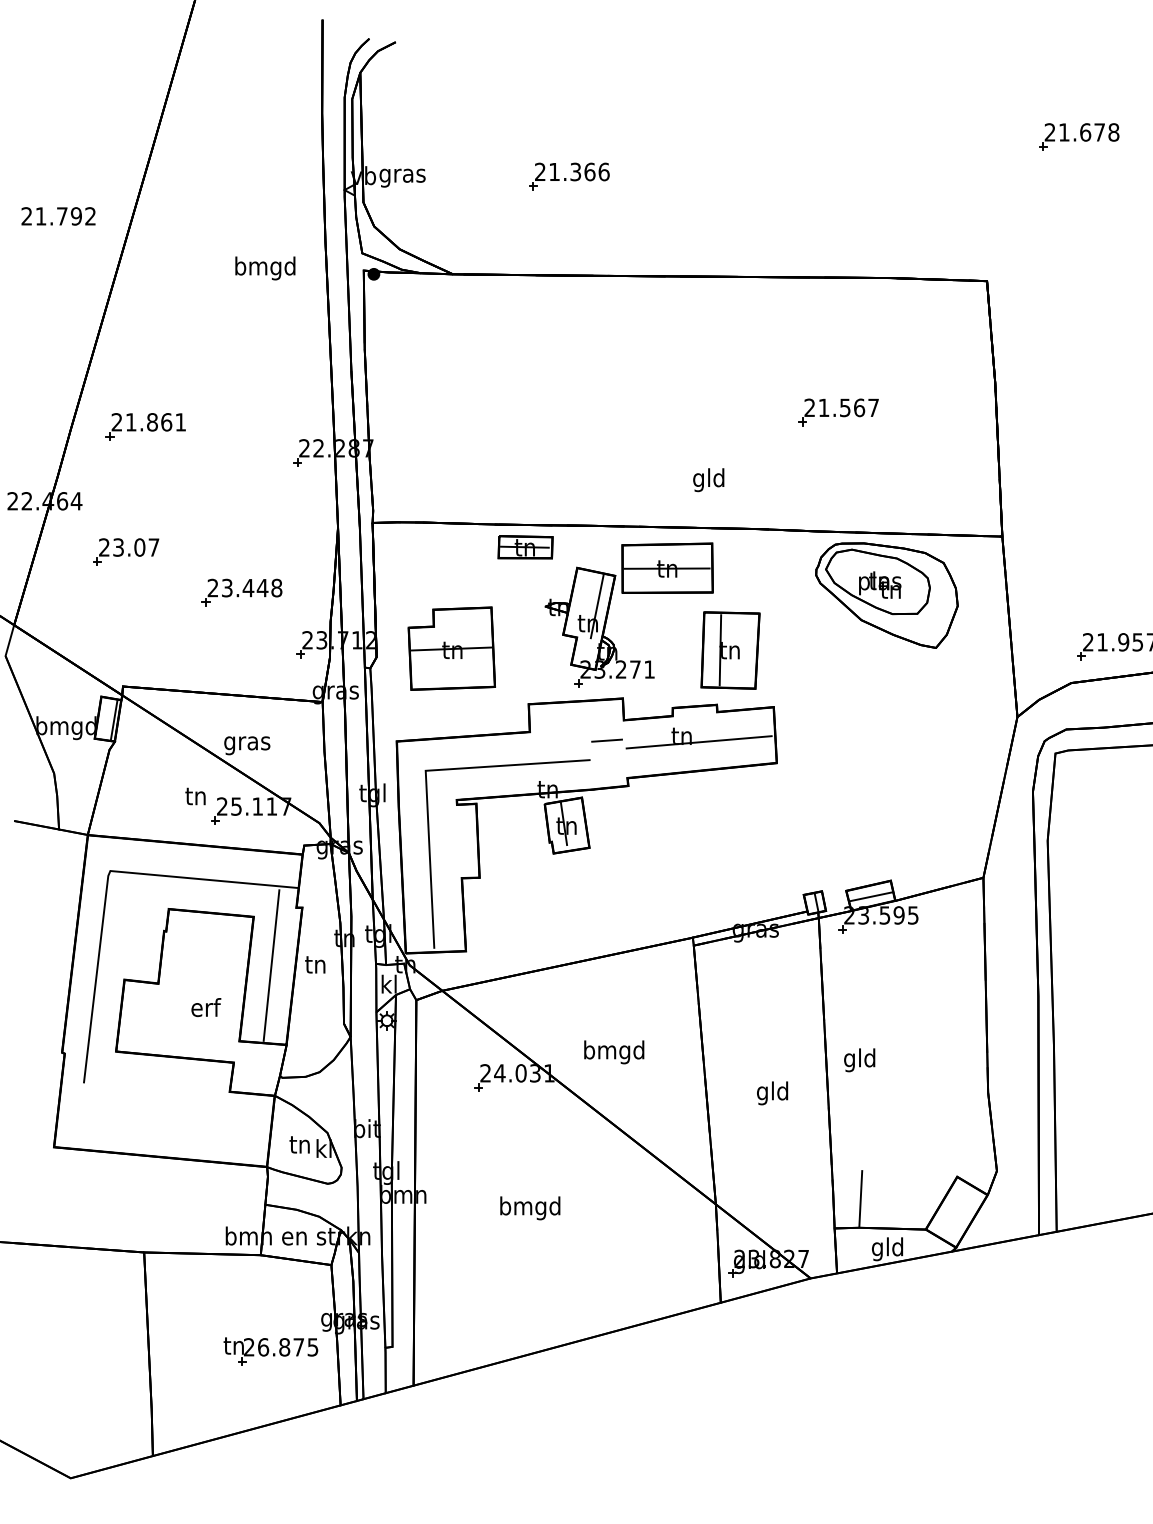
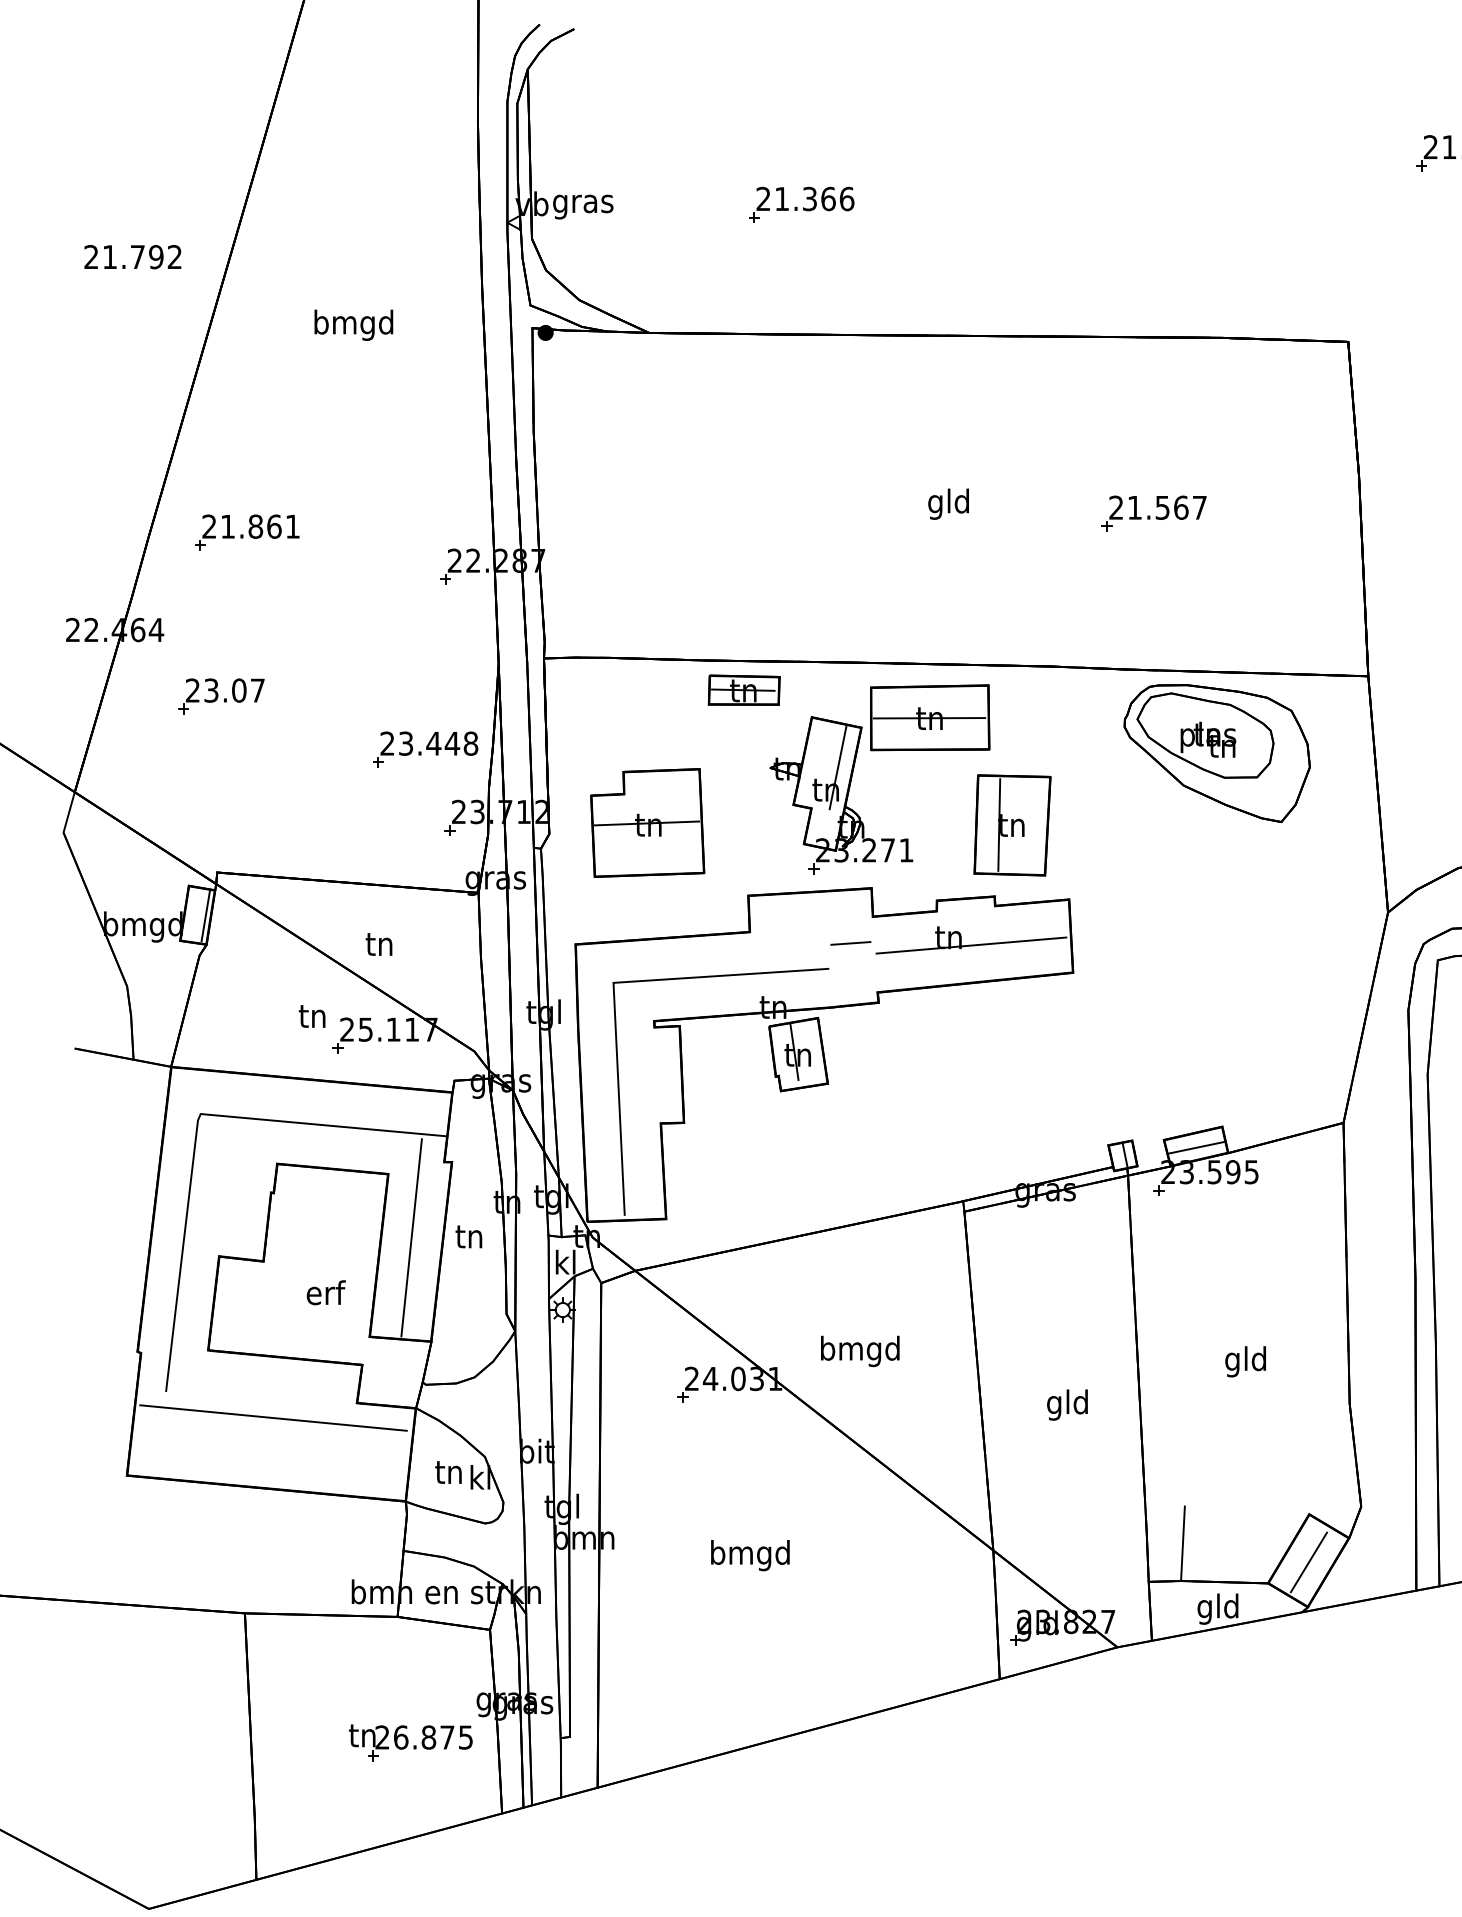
text: (265, 268) -> (354, 325), moved
text: (708, 480) -> (948, 504), moved
part: (241, 592) -> (424, 749), moved
text: (247, 743) -> (380, 947), gras -> tn
text: (859, 1060) -> (1245, 1362), moved
line: (165, 1103) -> (272, 1418), added
line: (956, 1213) -> (1308, 1562), added

